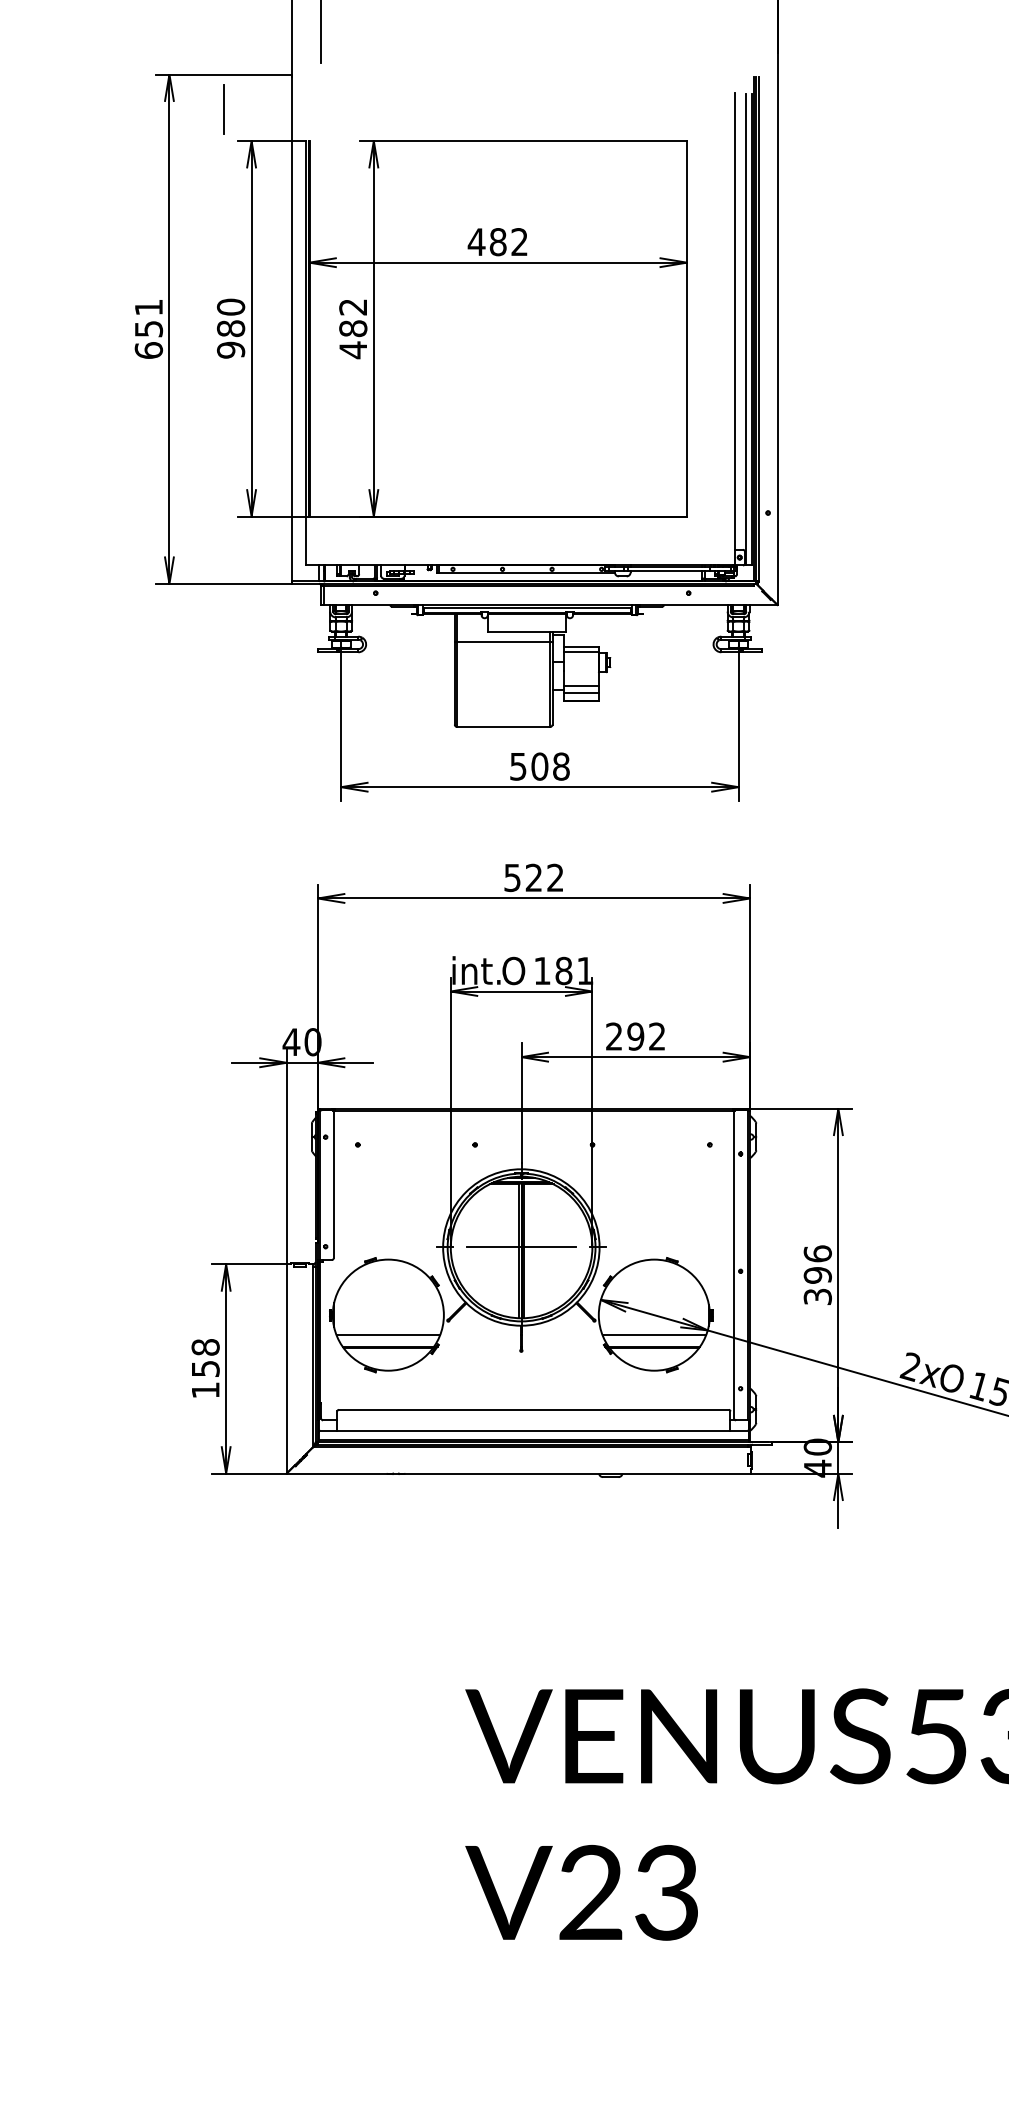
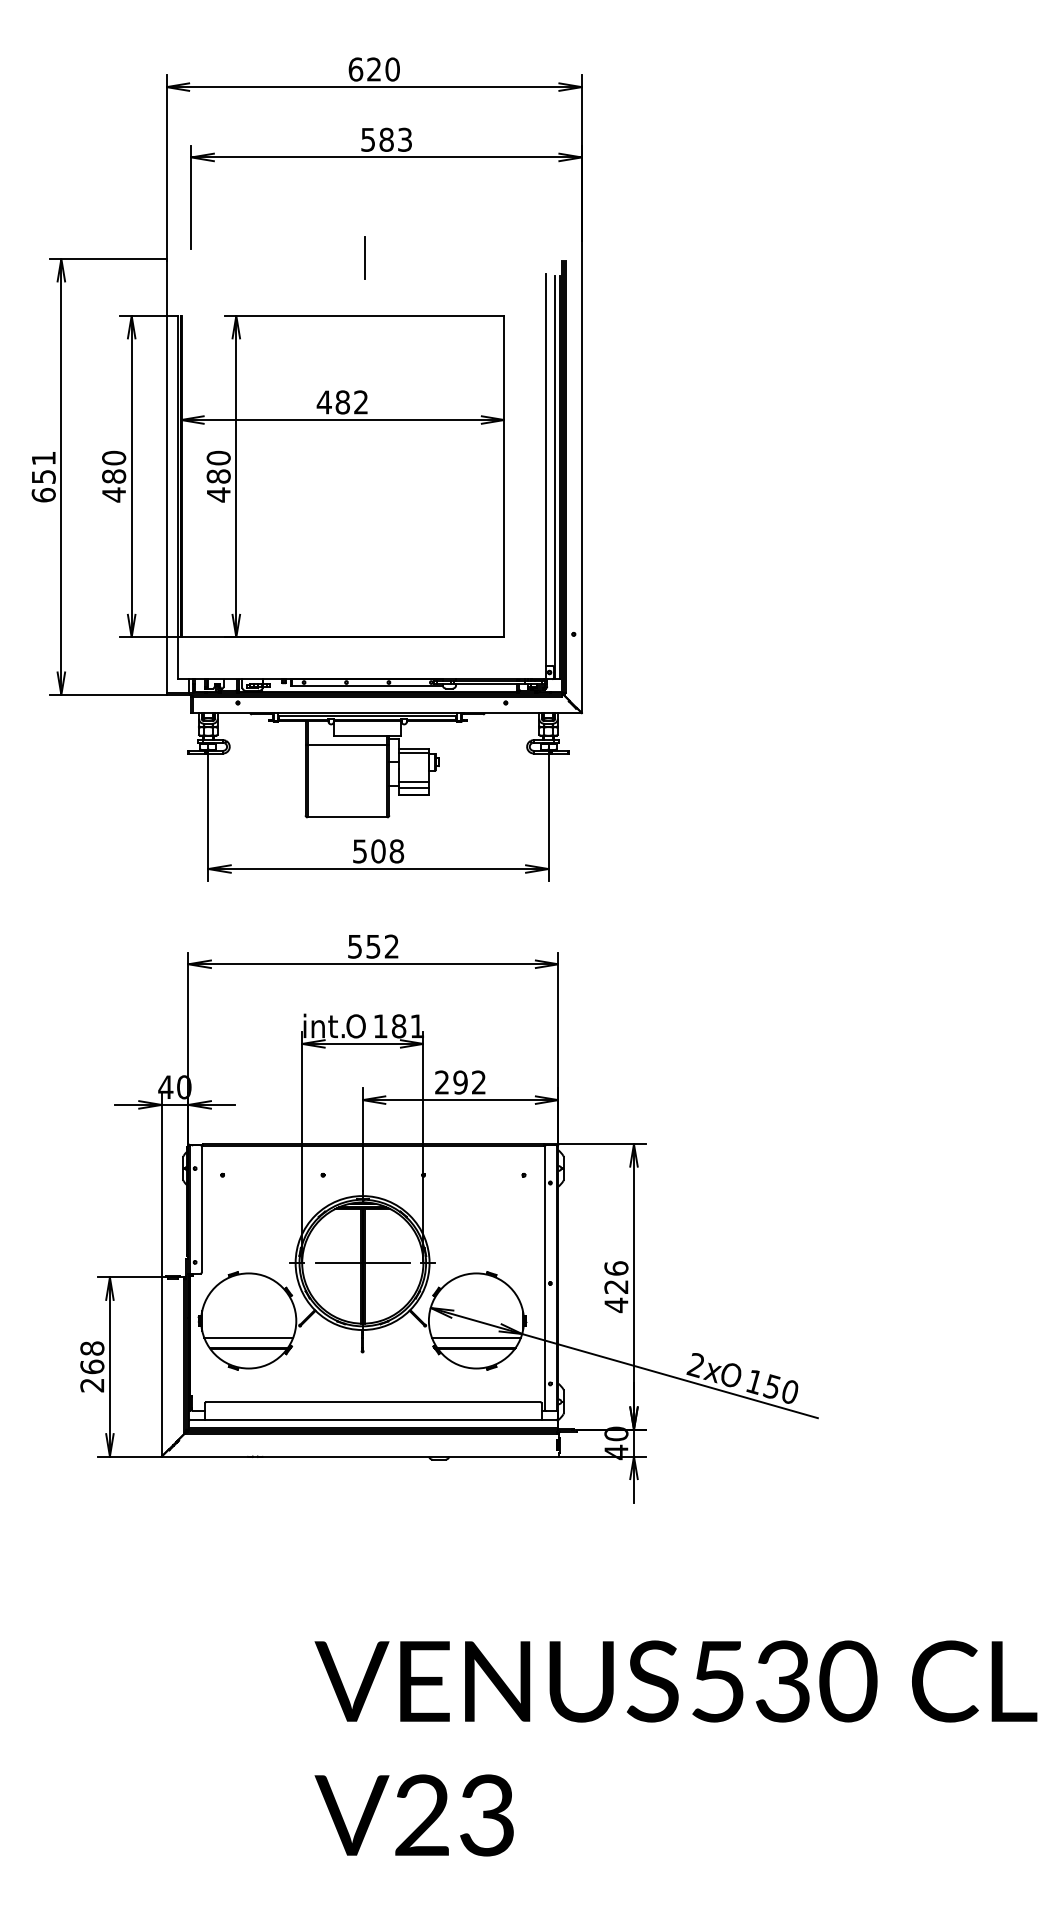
line: (223, 109) -> (364, 257), moved
text: (353, 306) -> (218, 457), 482 -> 480
text: (231, 349) -> (114, 494), 980 -> 480
text: (534, 877) -> (373, 946), 522 -> 552
text: (817, 1286) -> (616, 1296), 396 -> 426
text: (205, 1378) -> (92, 1375), 158 -> 268

